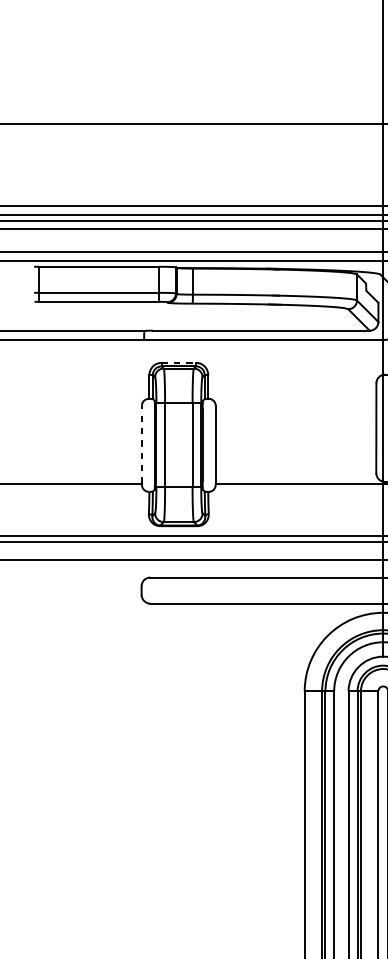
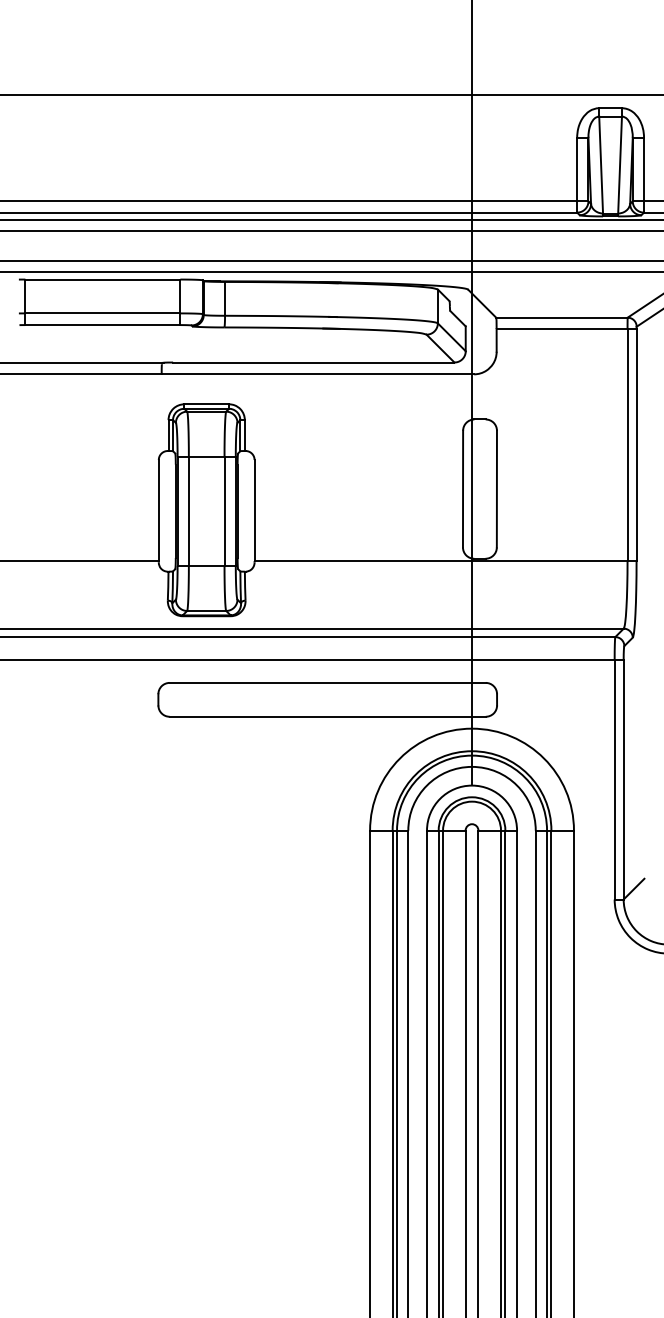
line: (179, 363) -> (207, 404), dashed -> solid
line: (141, 444) -> (158, 510), dashed -> solid

